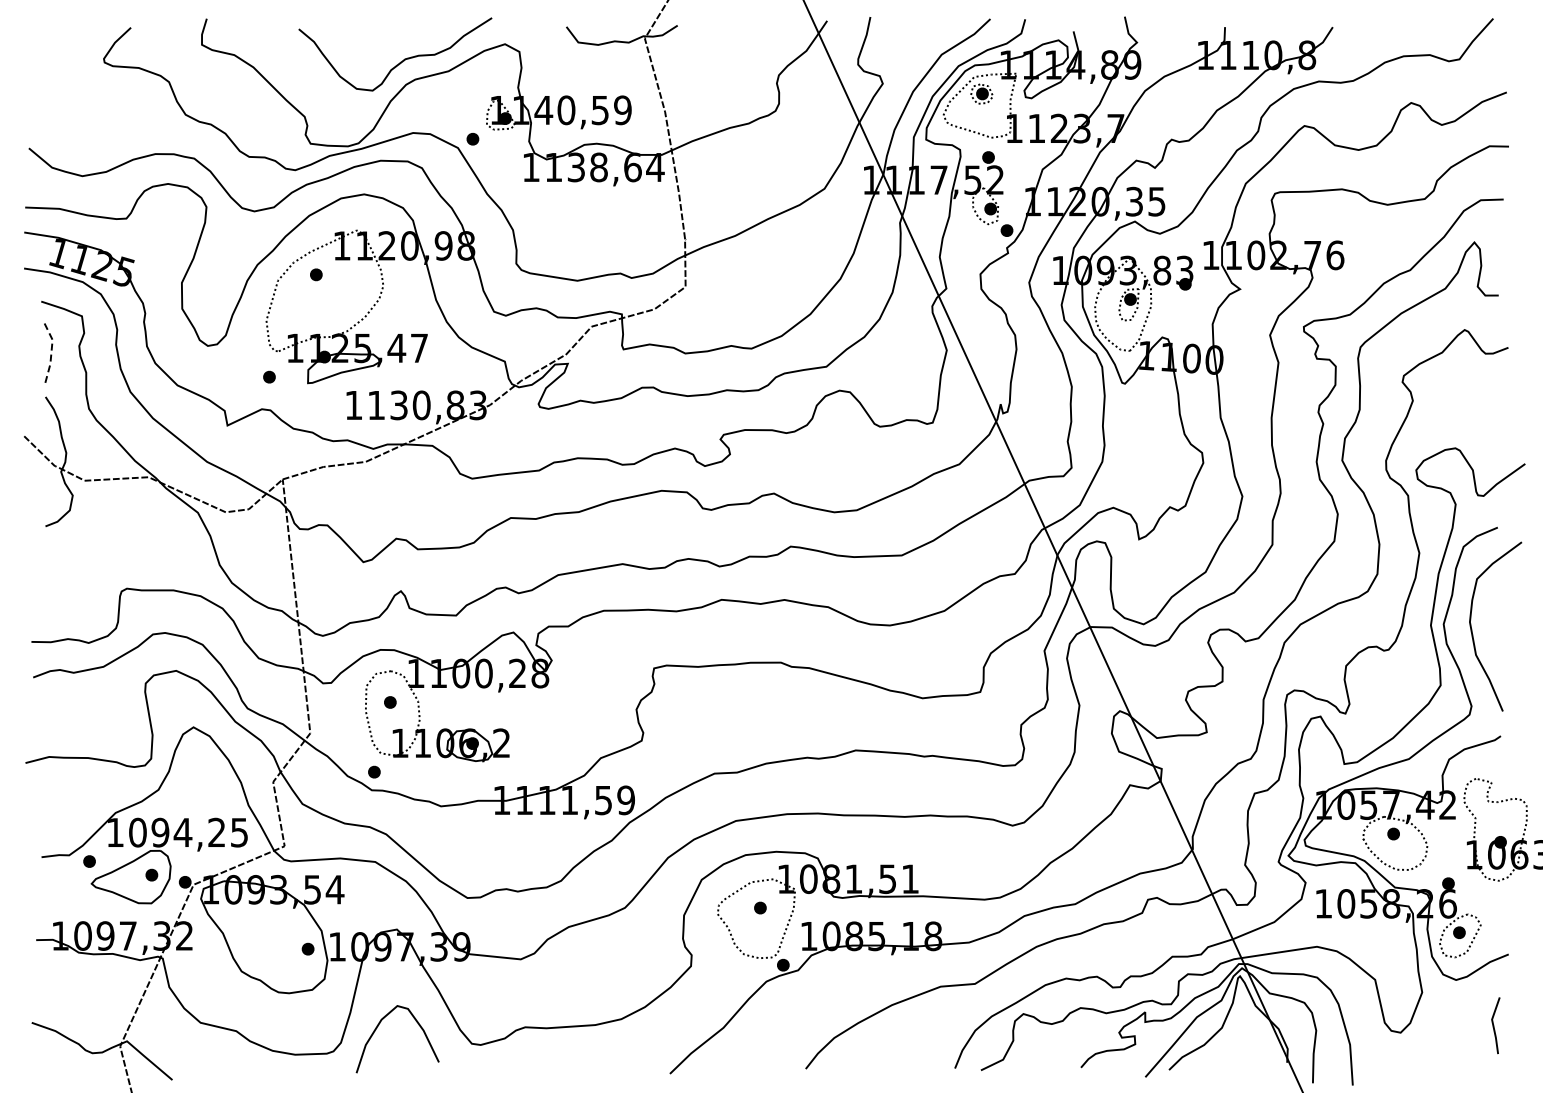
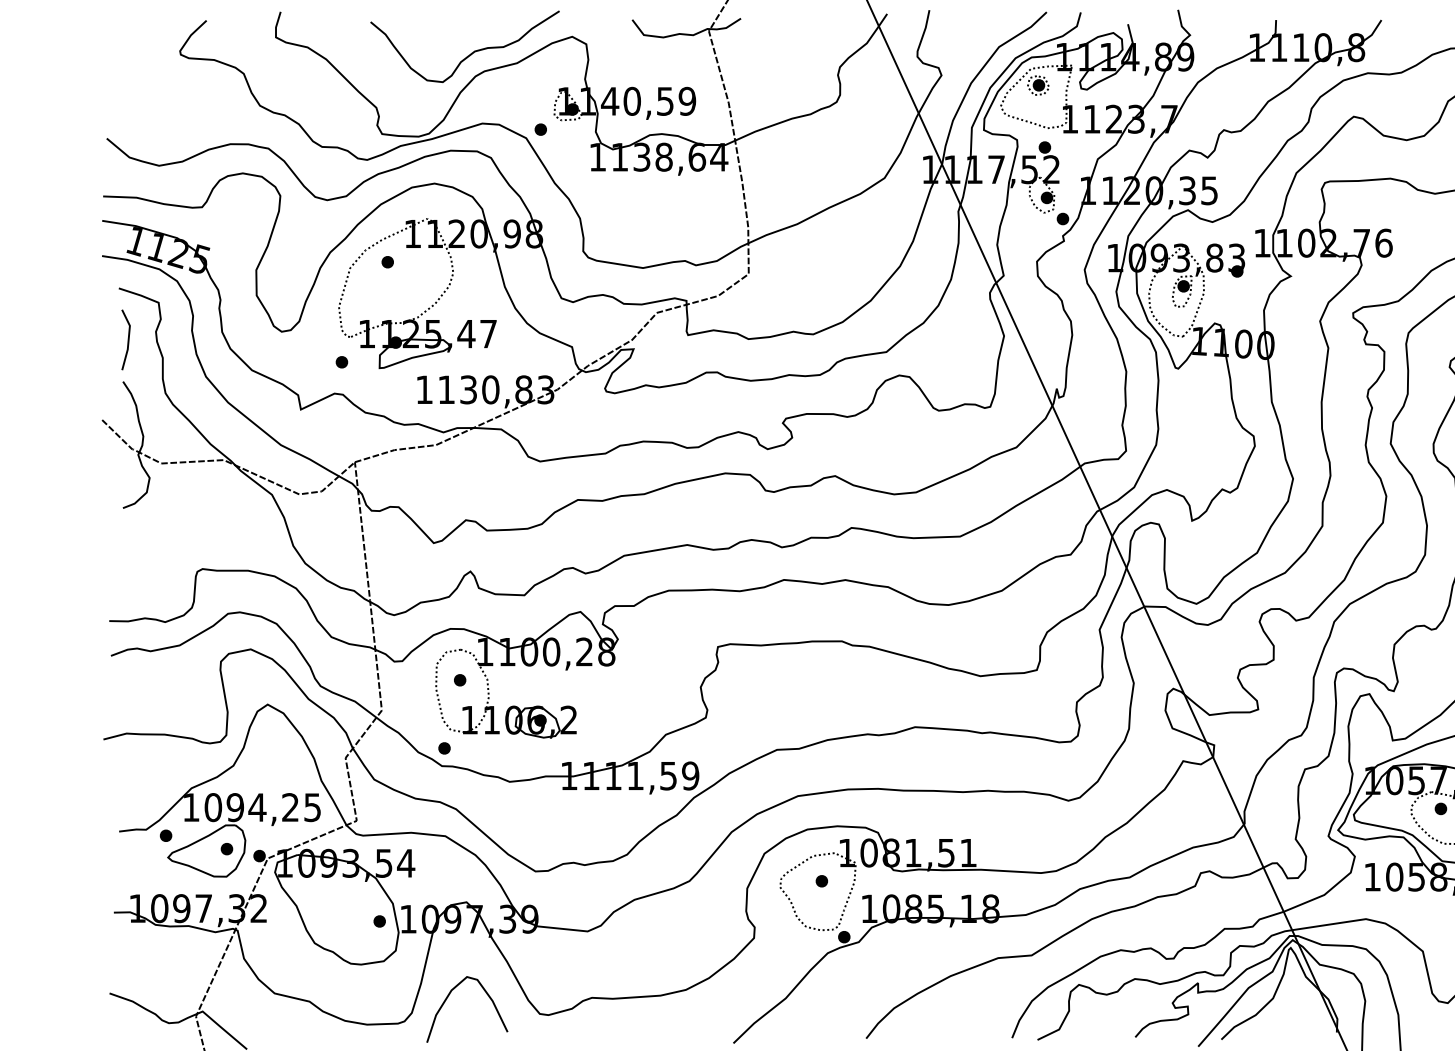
line: (51, 353) -> (128, 339), dashed -> solid

